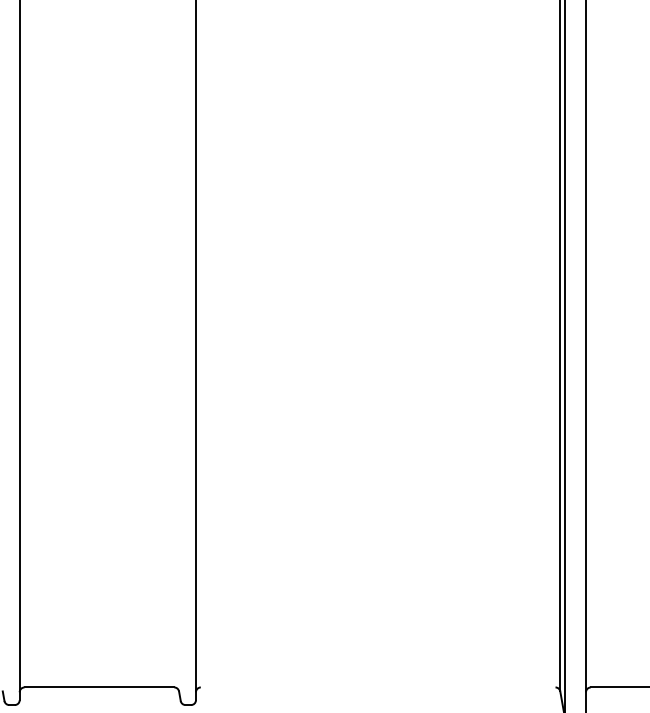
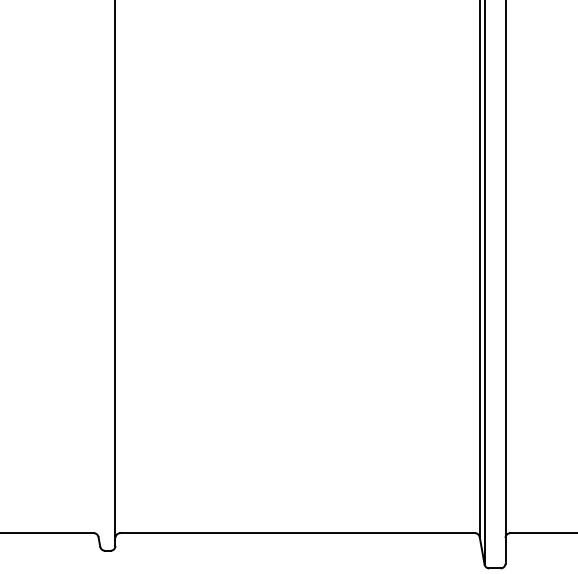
line: (377, 687) -> (296, 533), added

